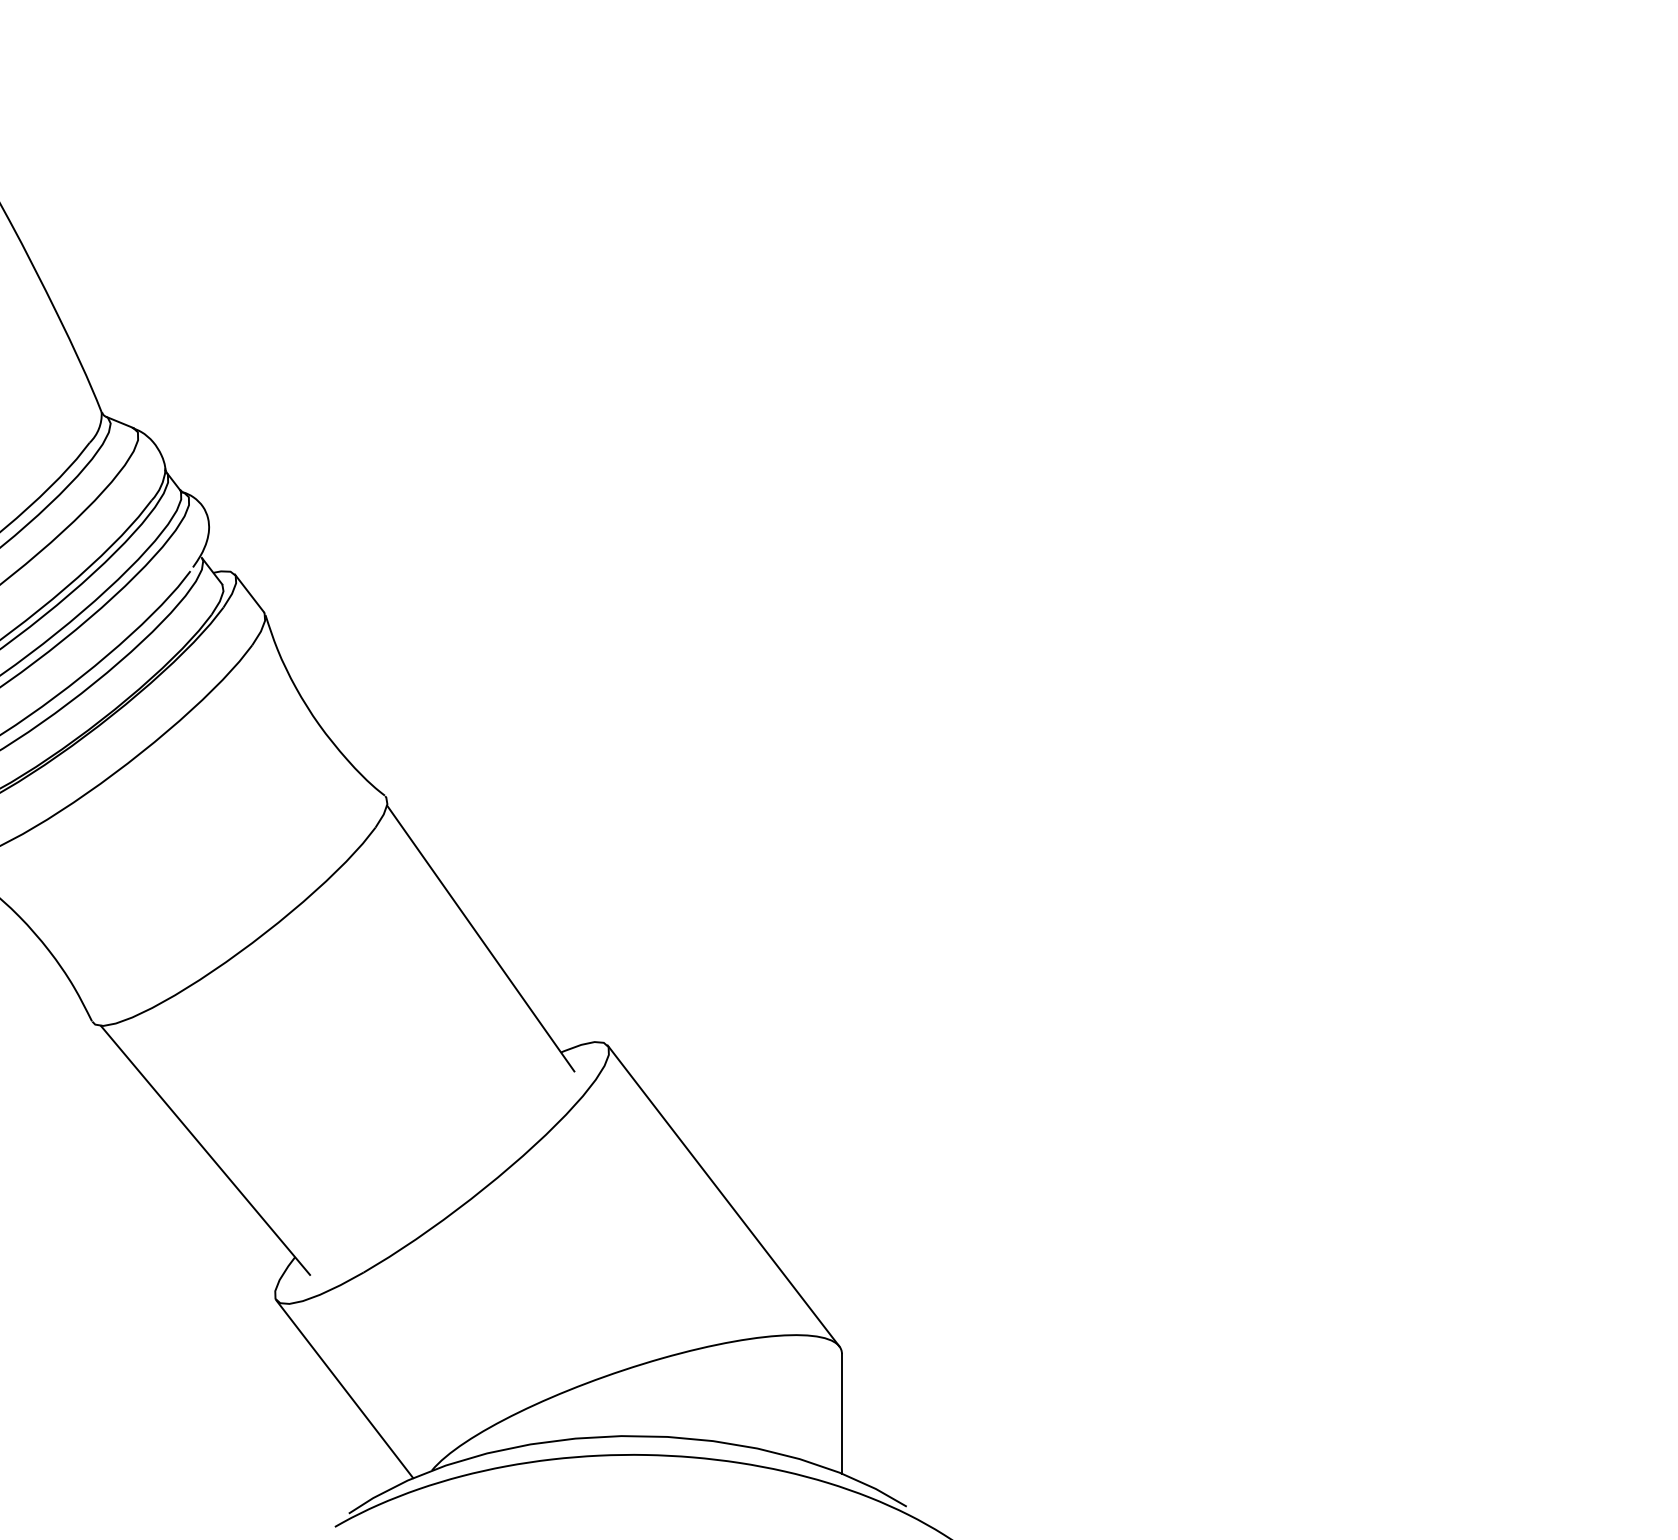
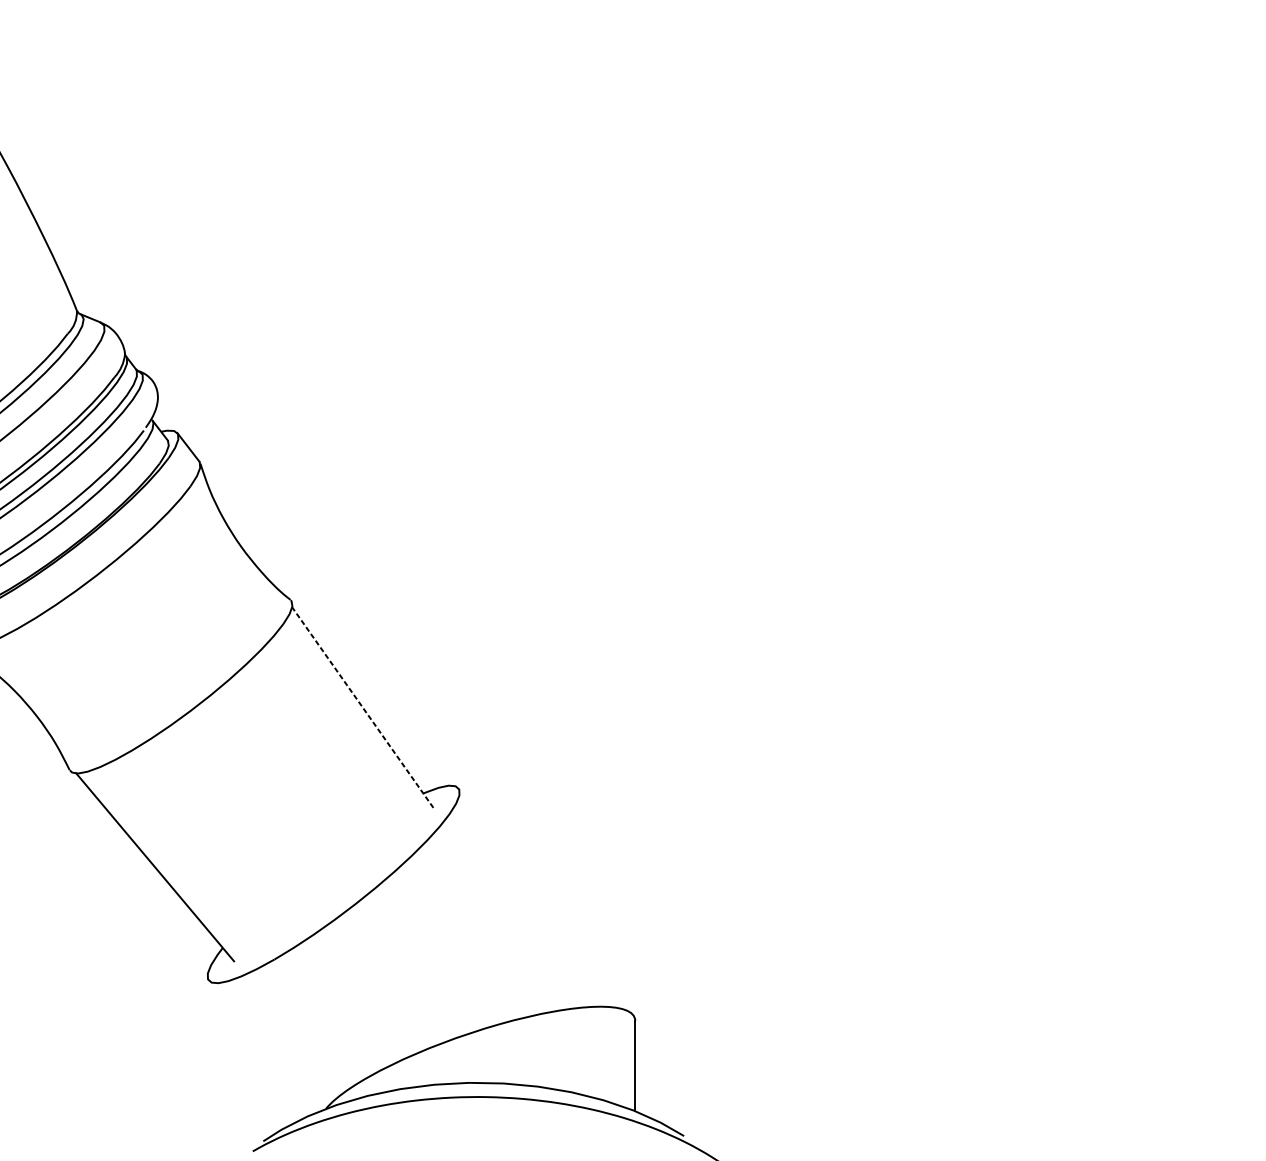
line: (480, 938) -> (362, 707), solid -> dashed
line: (723, 1195) -> (545, 901), removed
line: (344, 1389) -> (260, 1047), removed

